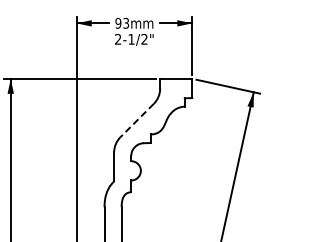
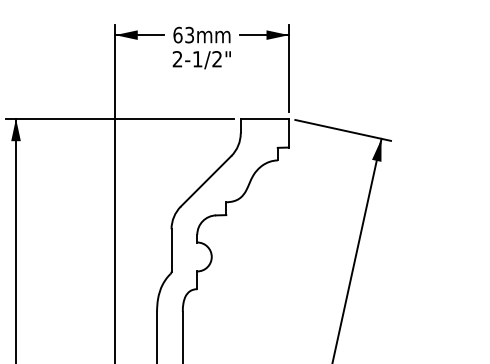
text: (118, 22) -> (178, 33), 93 -> 63
line: (137, 120) -> (206, 181), dashed -> solid

